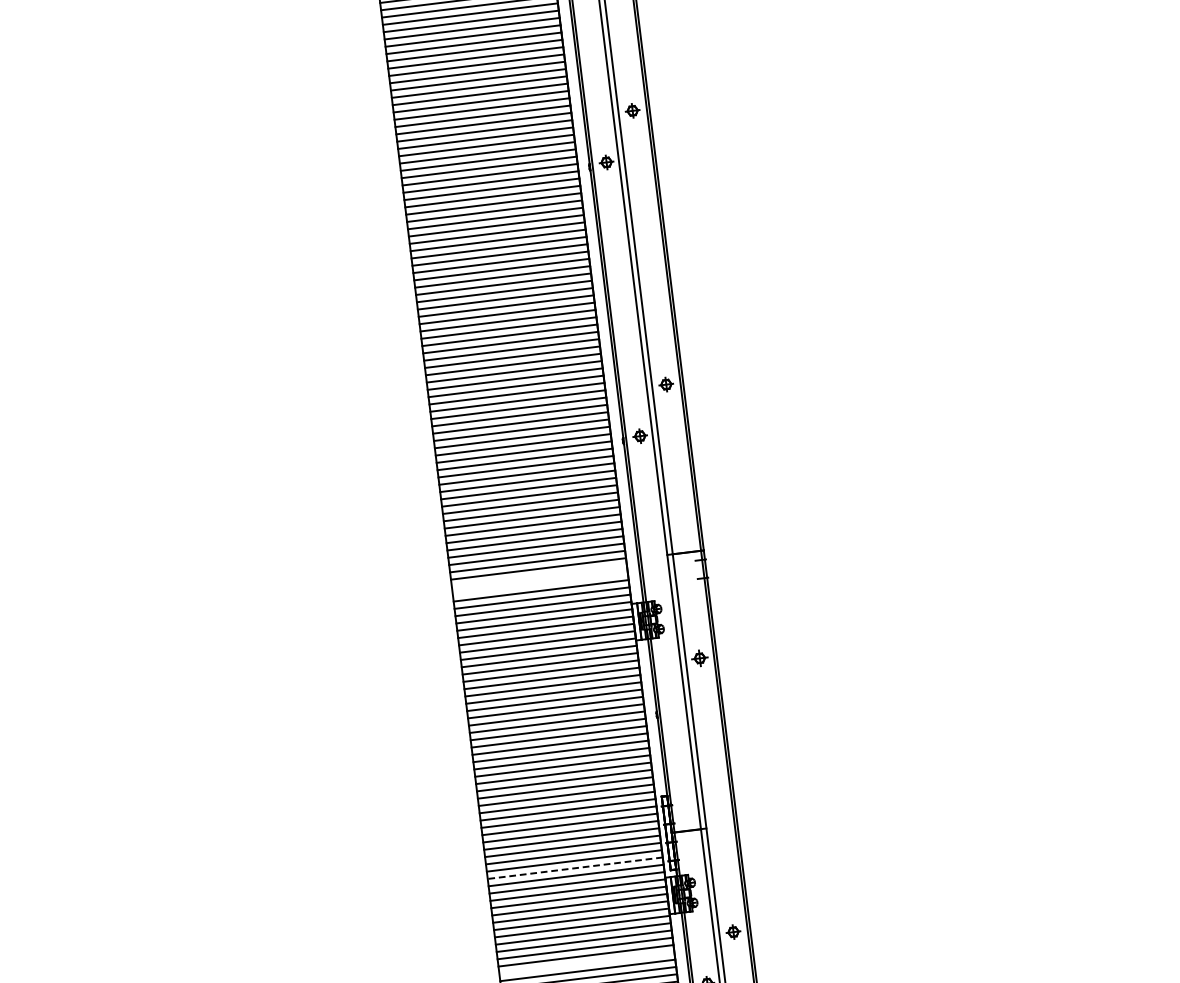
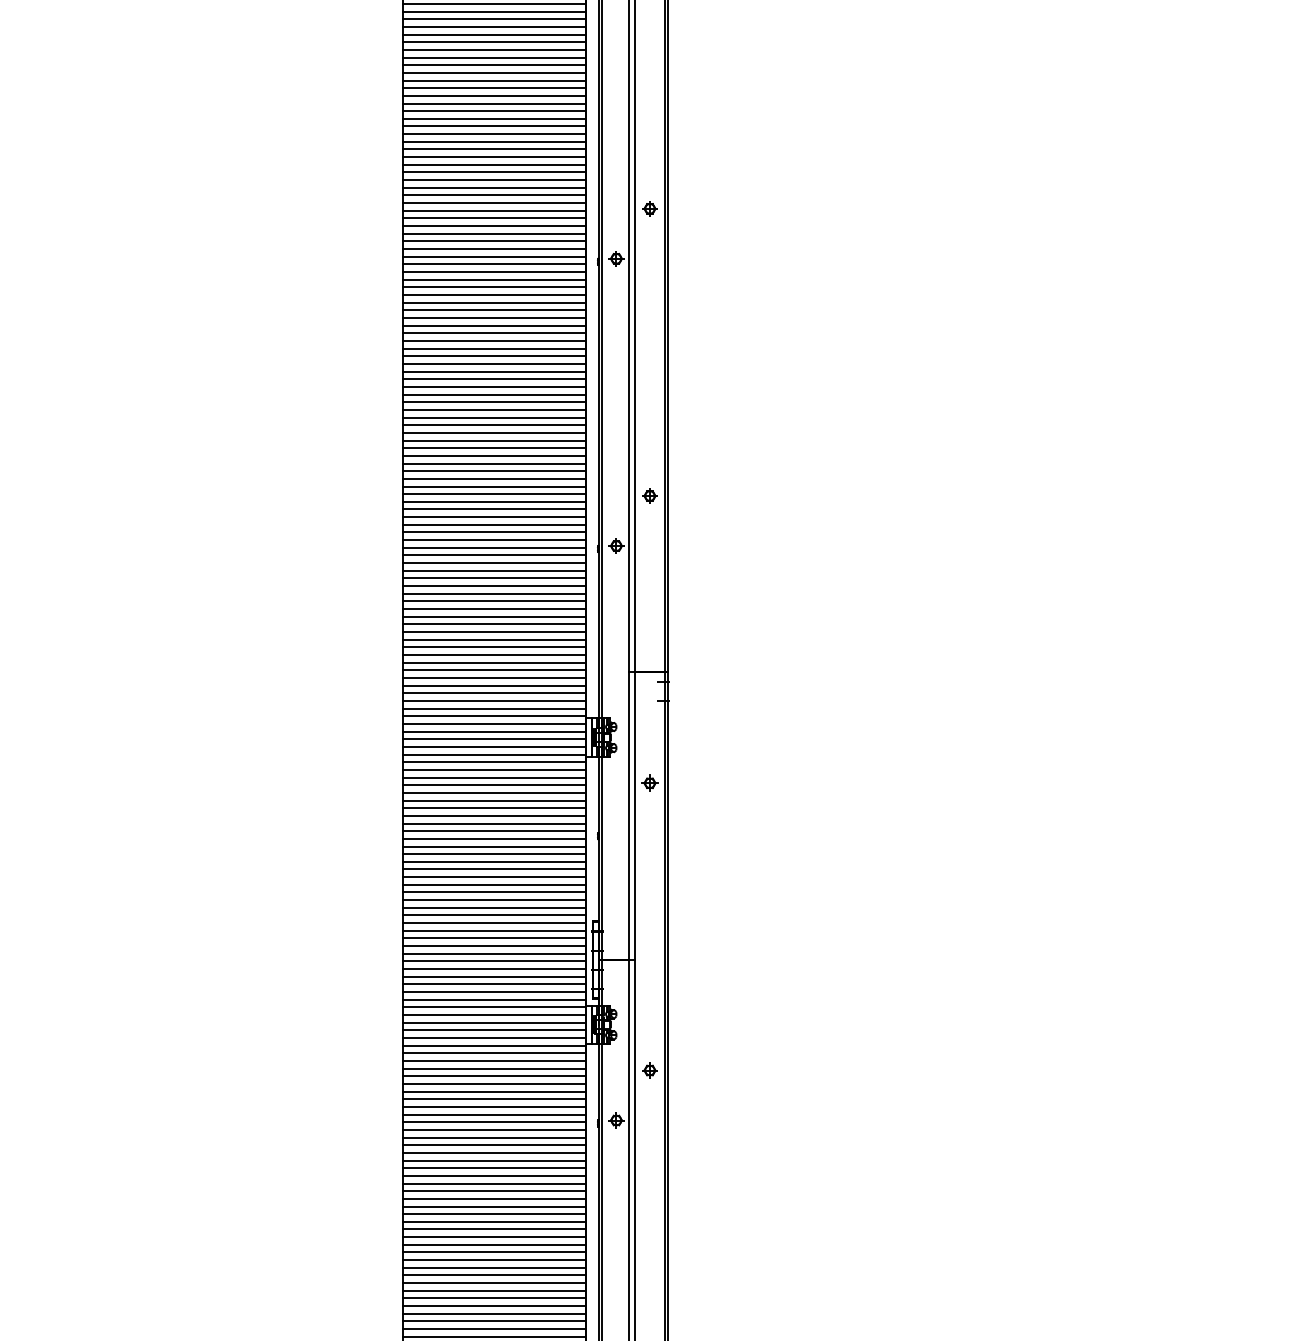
line: (539, 576) -> (494, 678), added
line: (540, 583) -> (494, 685), added
line: (575, 868) -> (494, 984), dashed -> solid
line: (586, 962) -> (494, 1083), added

